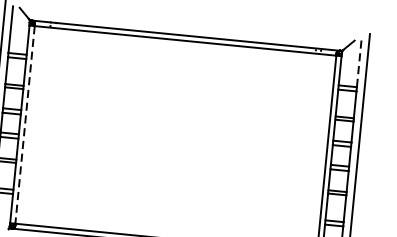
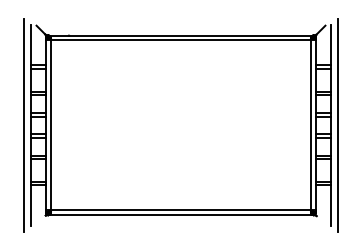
line: (359, 64) -> (331, 45), dashed -> solid
line: (24, 125) -> (50, 125), dashed -> solid

